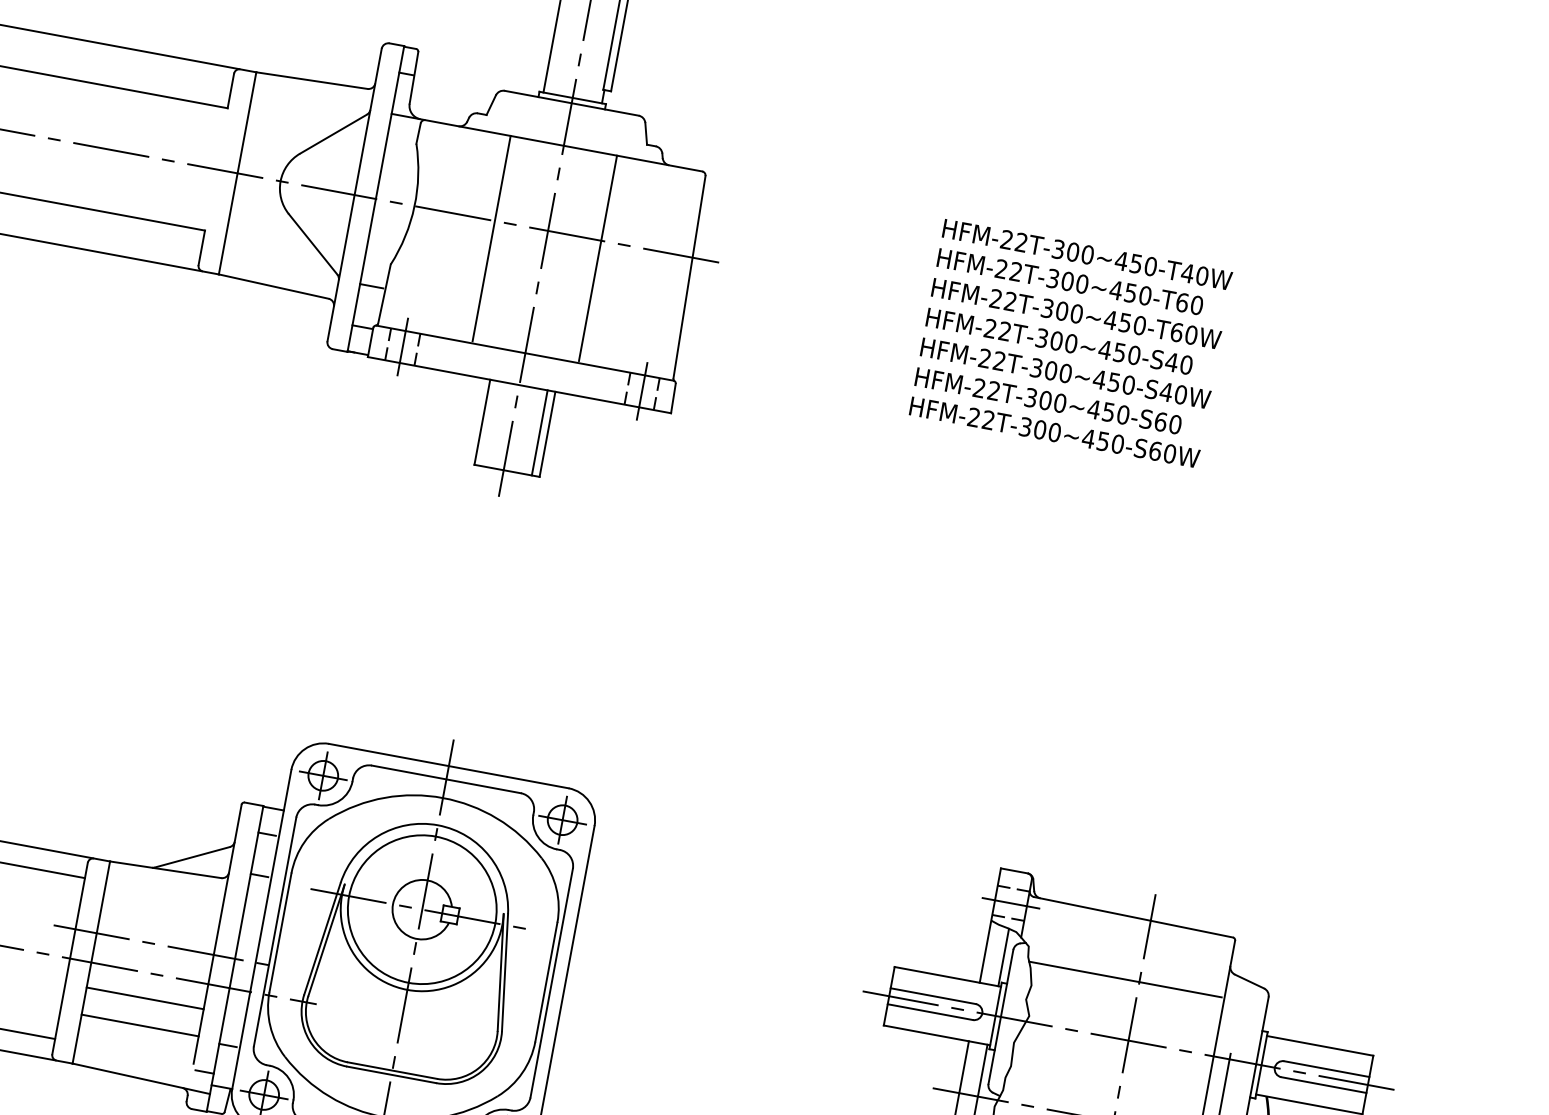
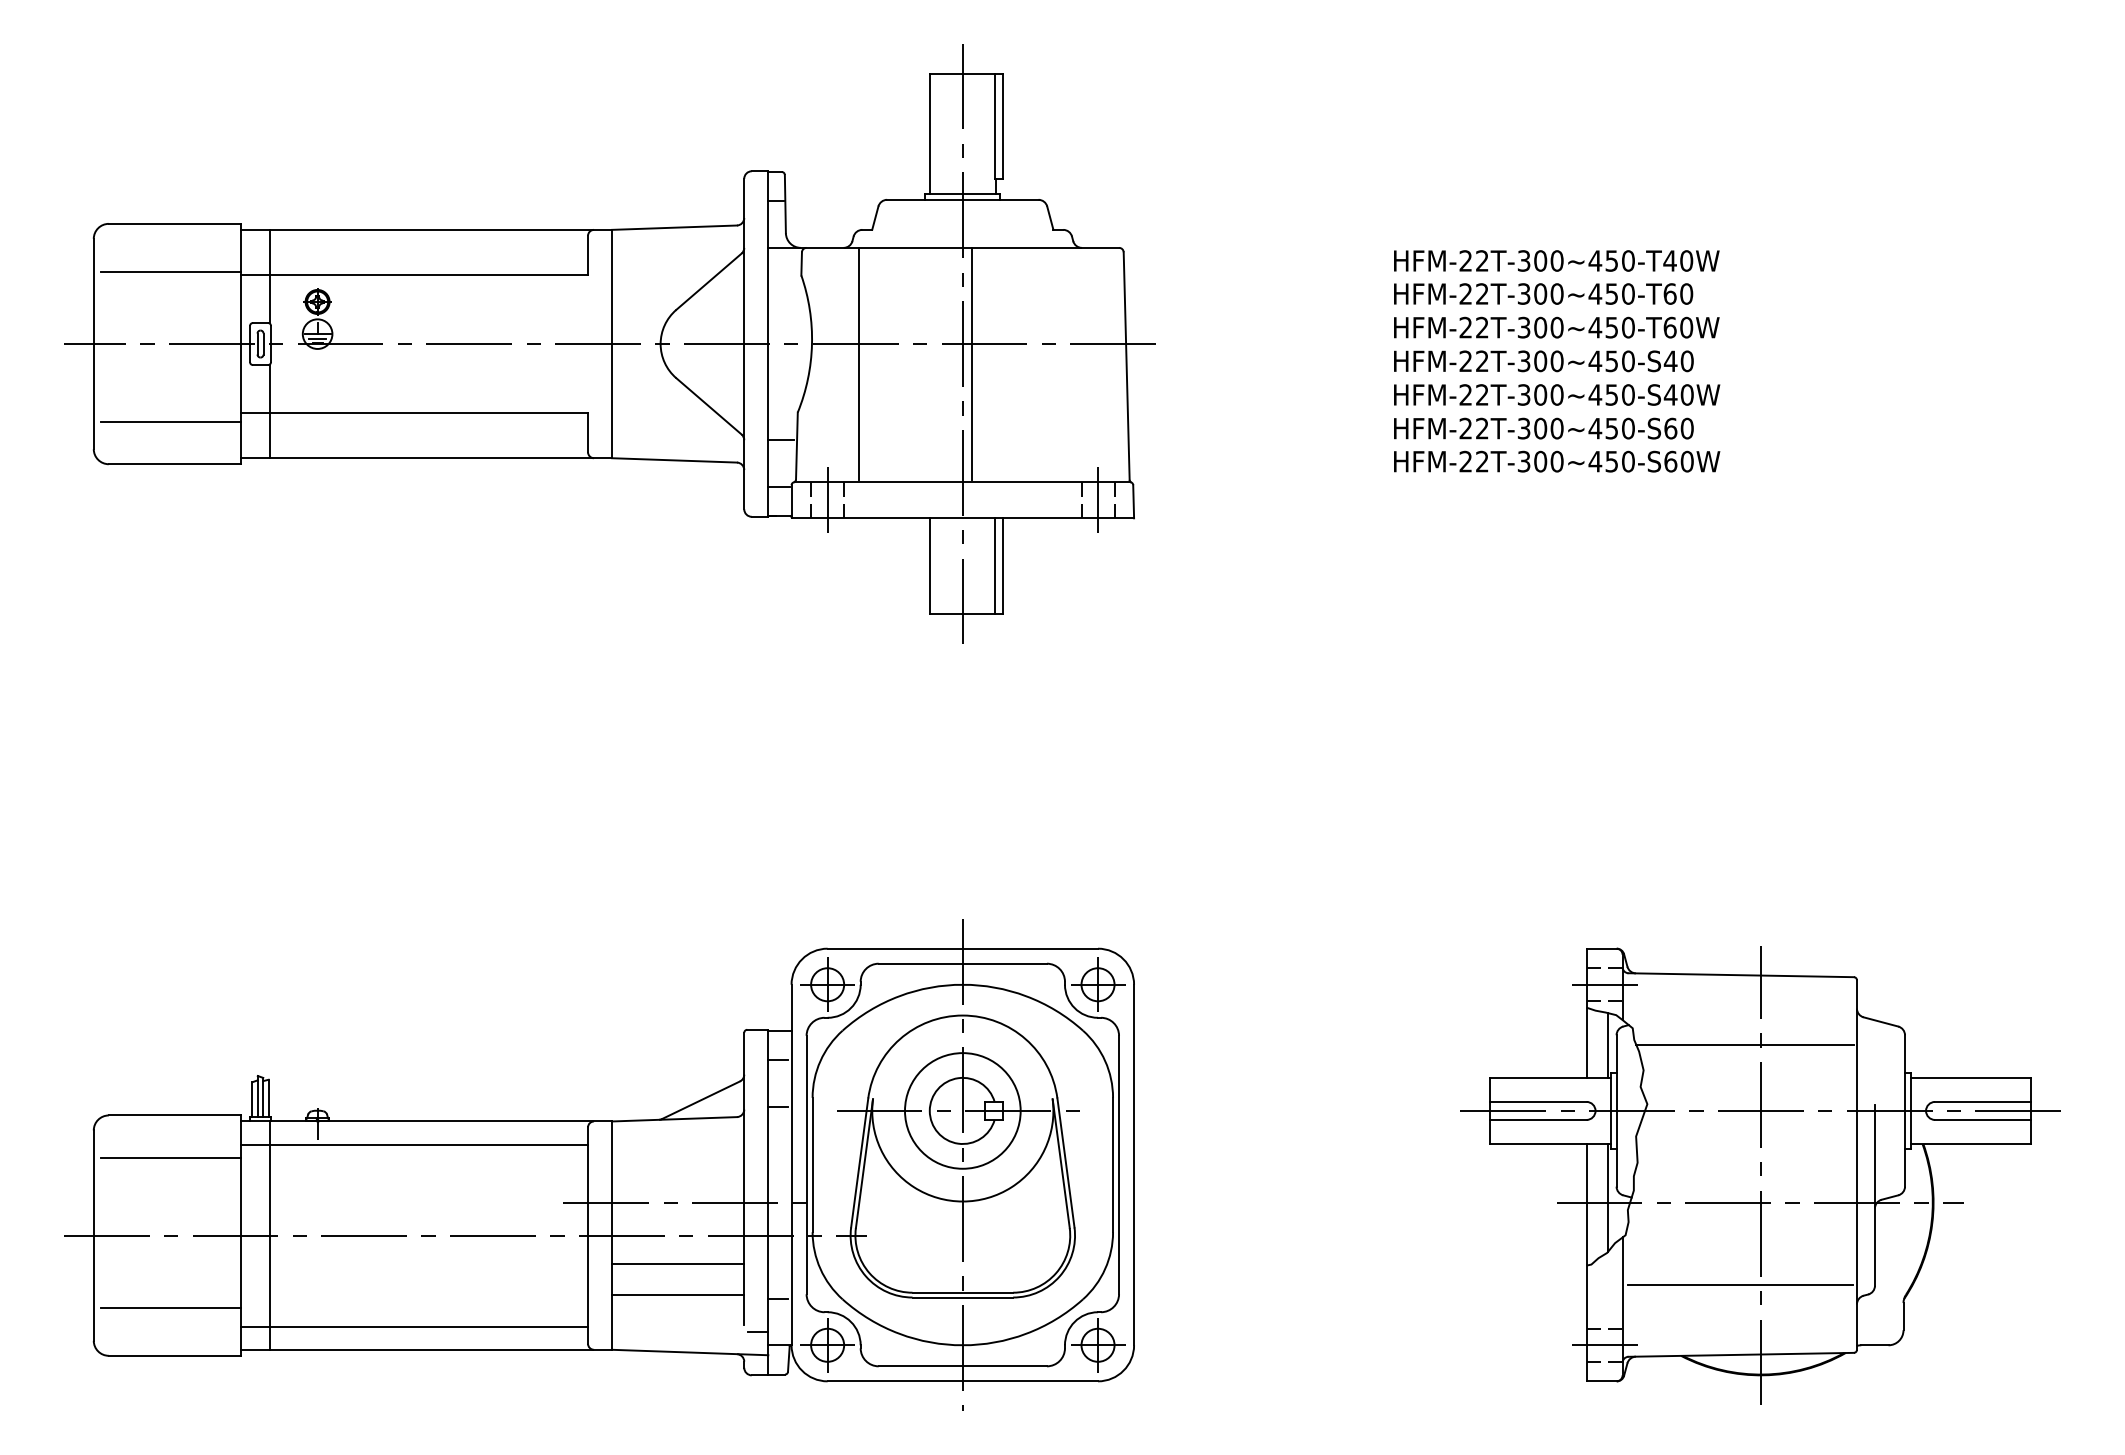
line: (491, 238) -> (858, 363), moved
line: (597, 257) -> (971, 363), moved
circle: (422, 909) -> (962, 1110), size x0.7

